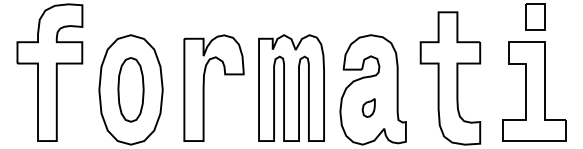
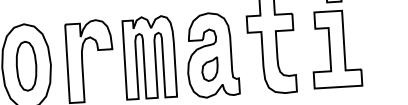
part: (368, 107) -> (209, 68), size x1.67

